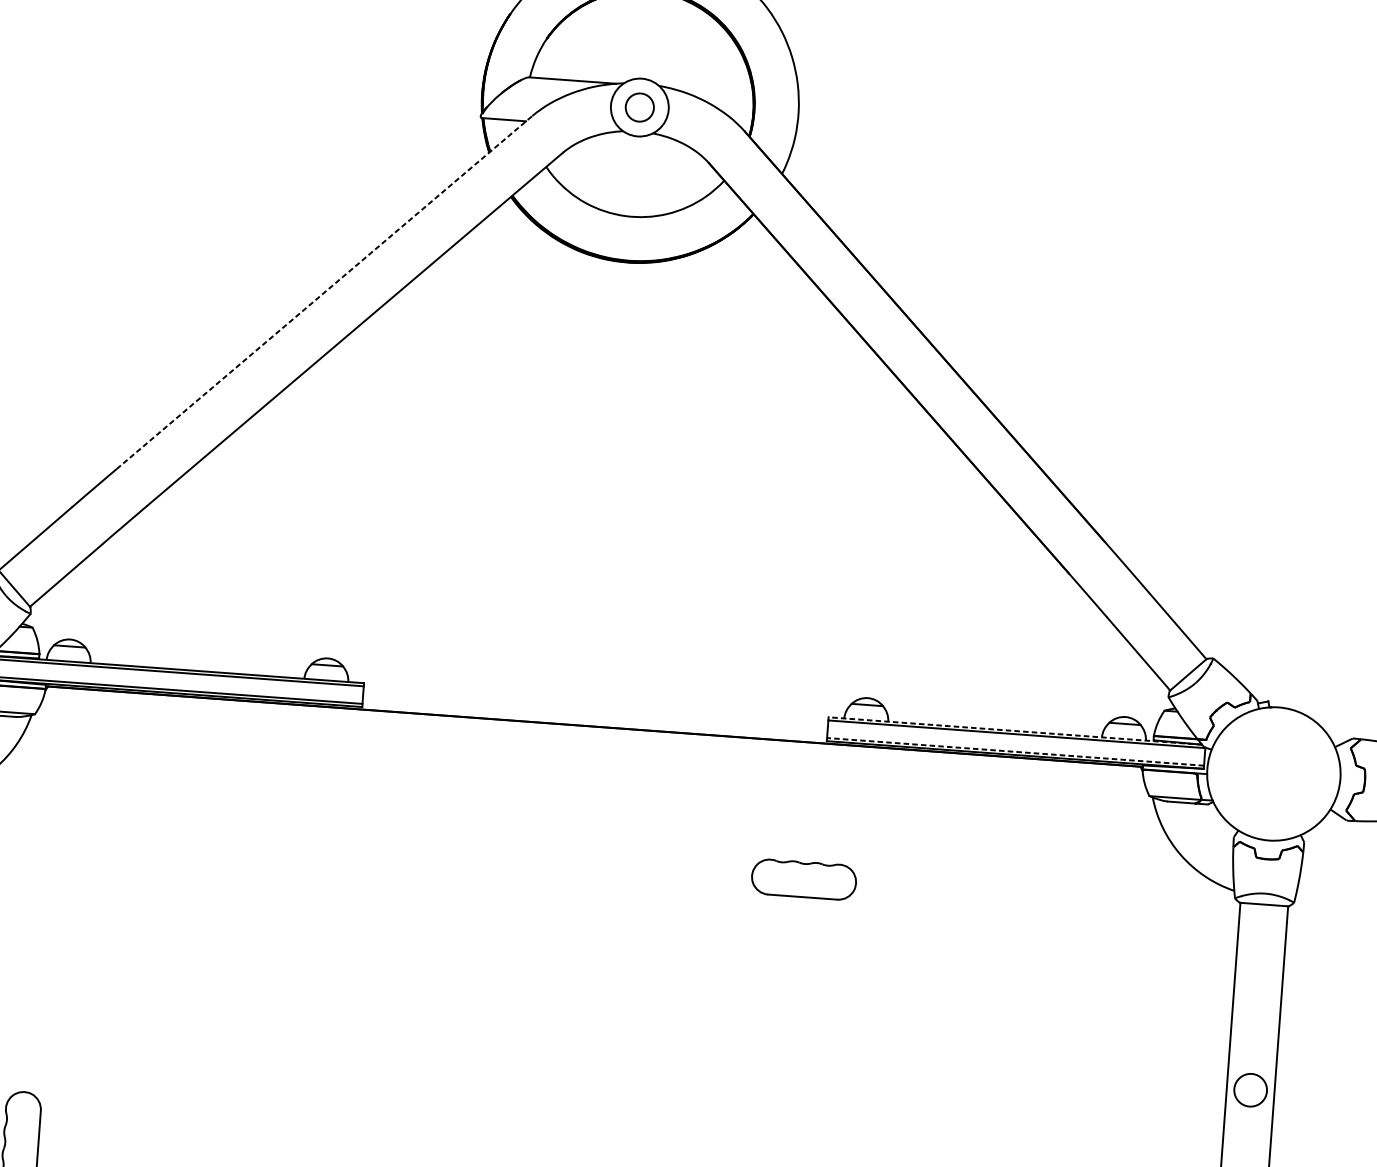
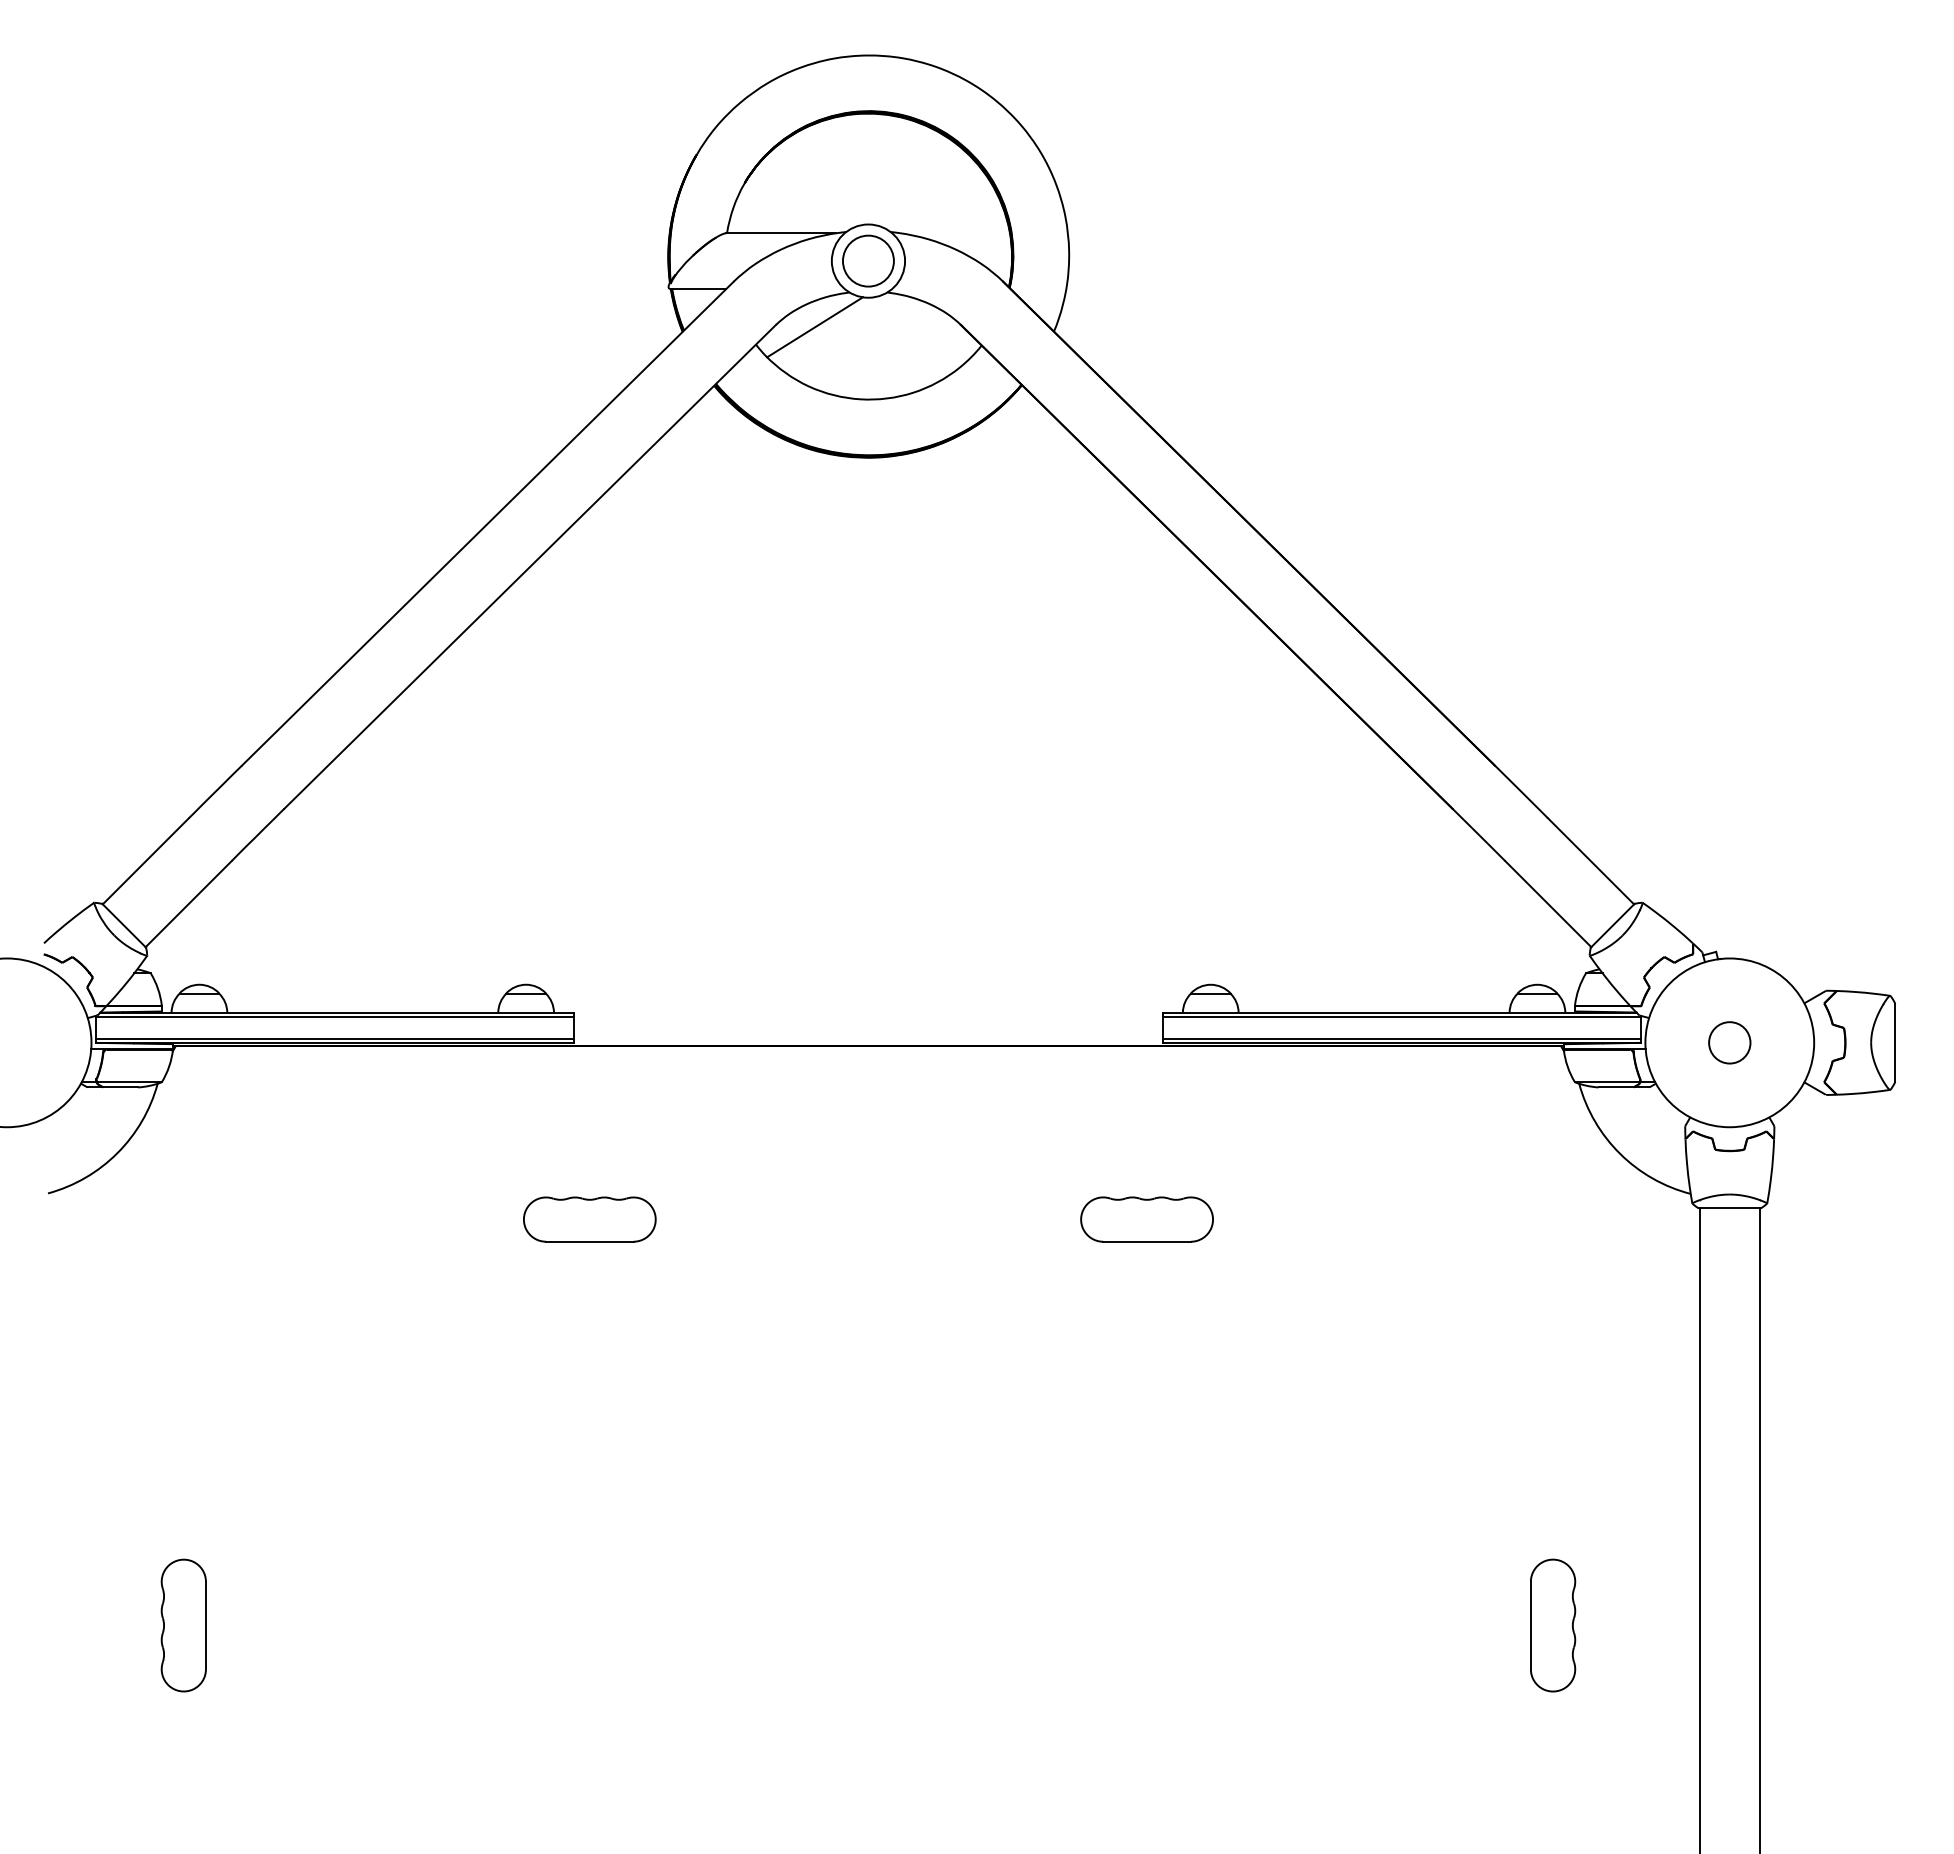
circle: (639, 107) -> (867, 260), size x1.43
line: (594, 156) -> (815, 327), added
line: (324, 292) -> (487, 523), dashed -> solid
line: (1015, 730) -> (1399, 1012), dashed -> solid
line: (1015, 751) -> (1401, 1038), dashed -> solid
part: (364, 847) -> (589, 1219), added
circle: (1250, 1089) -> (1729, 1042), moved

